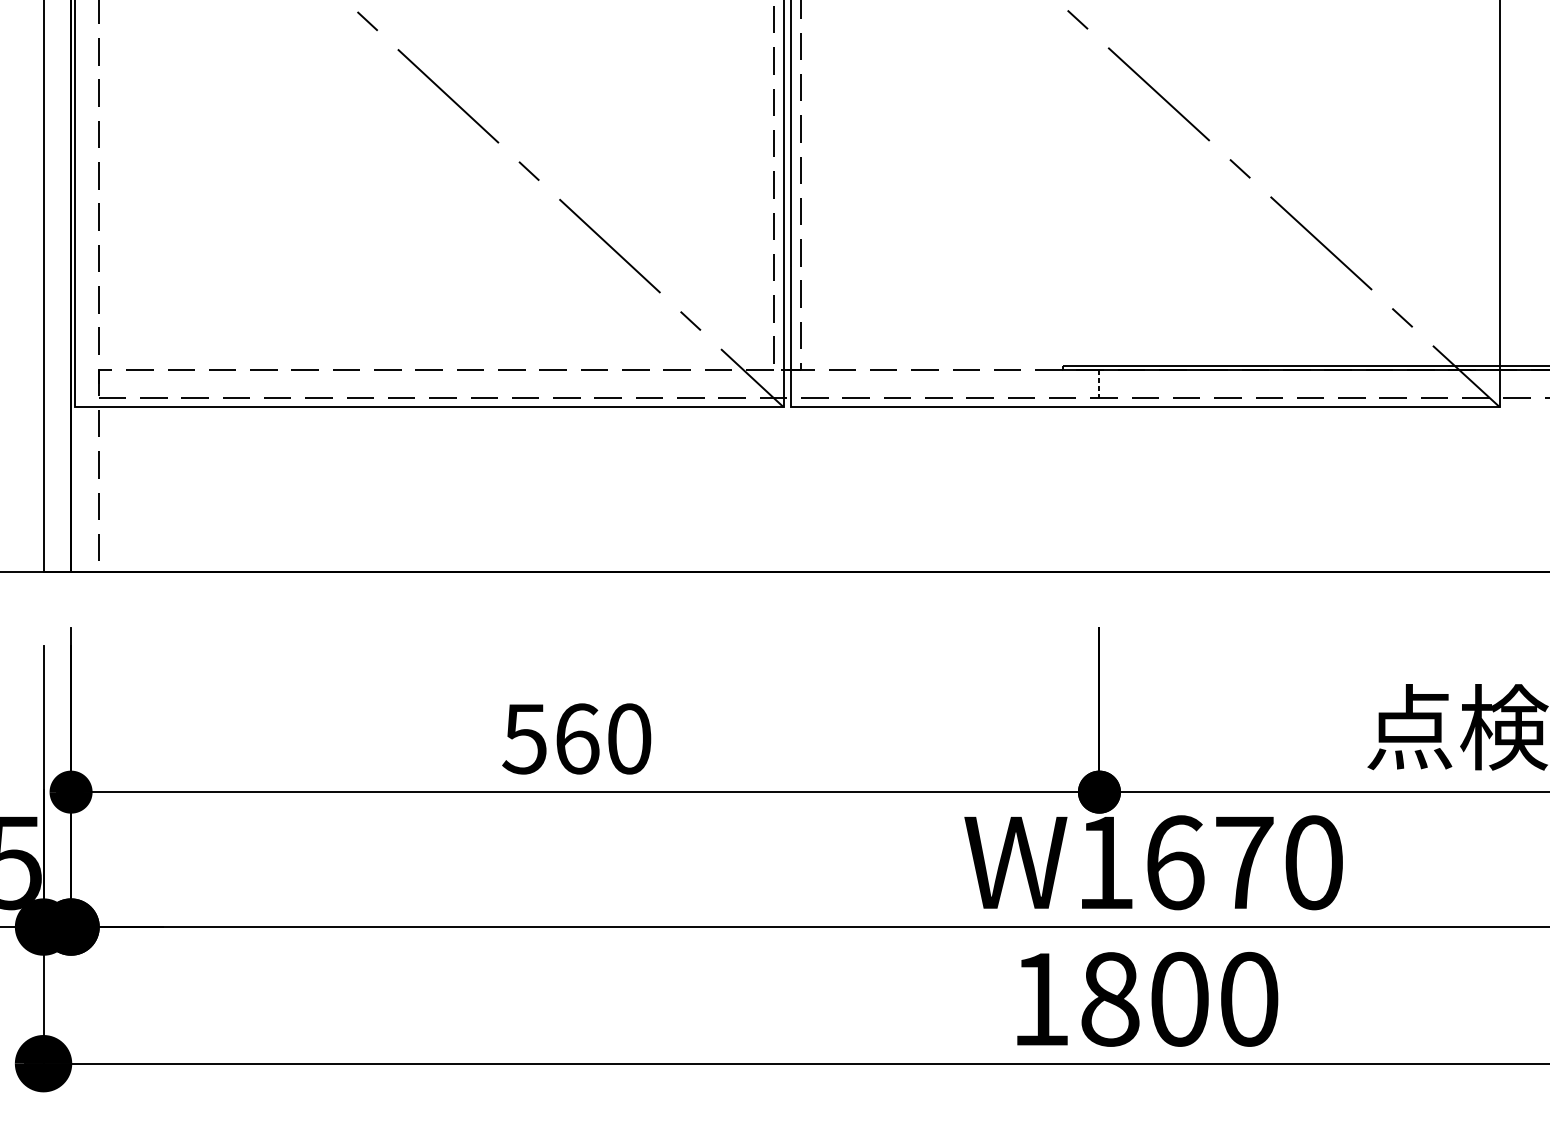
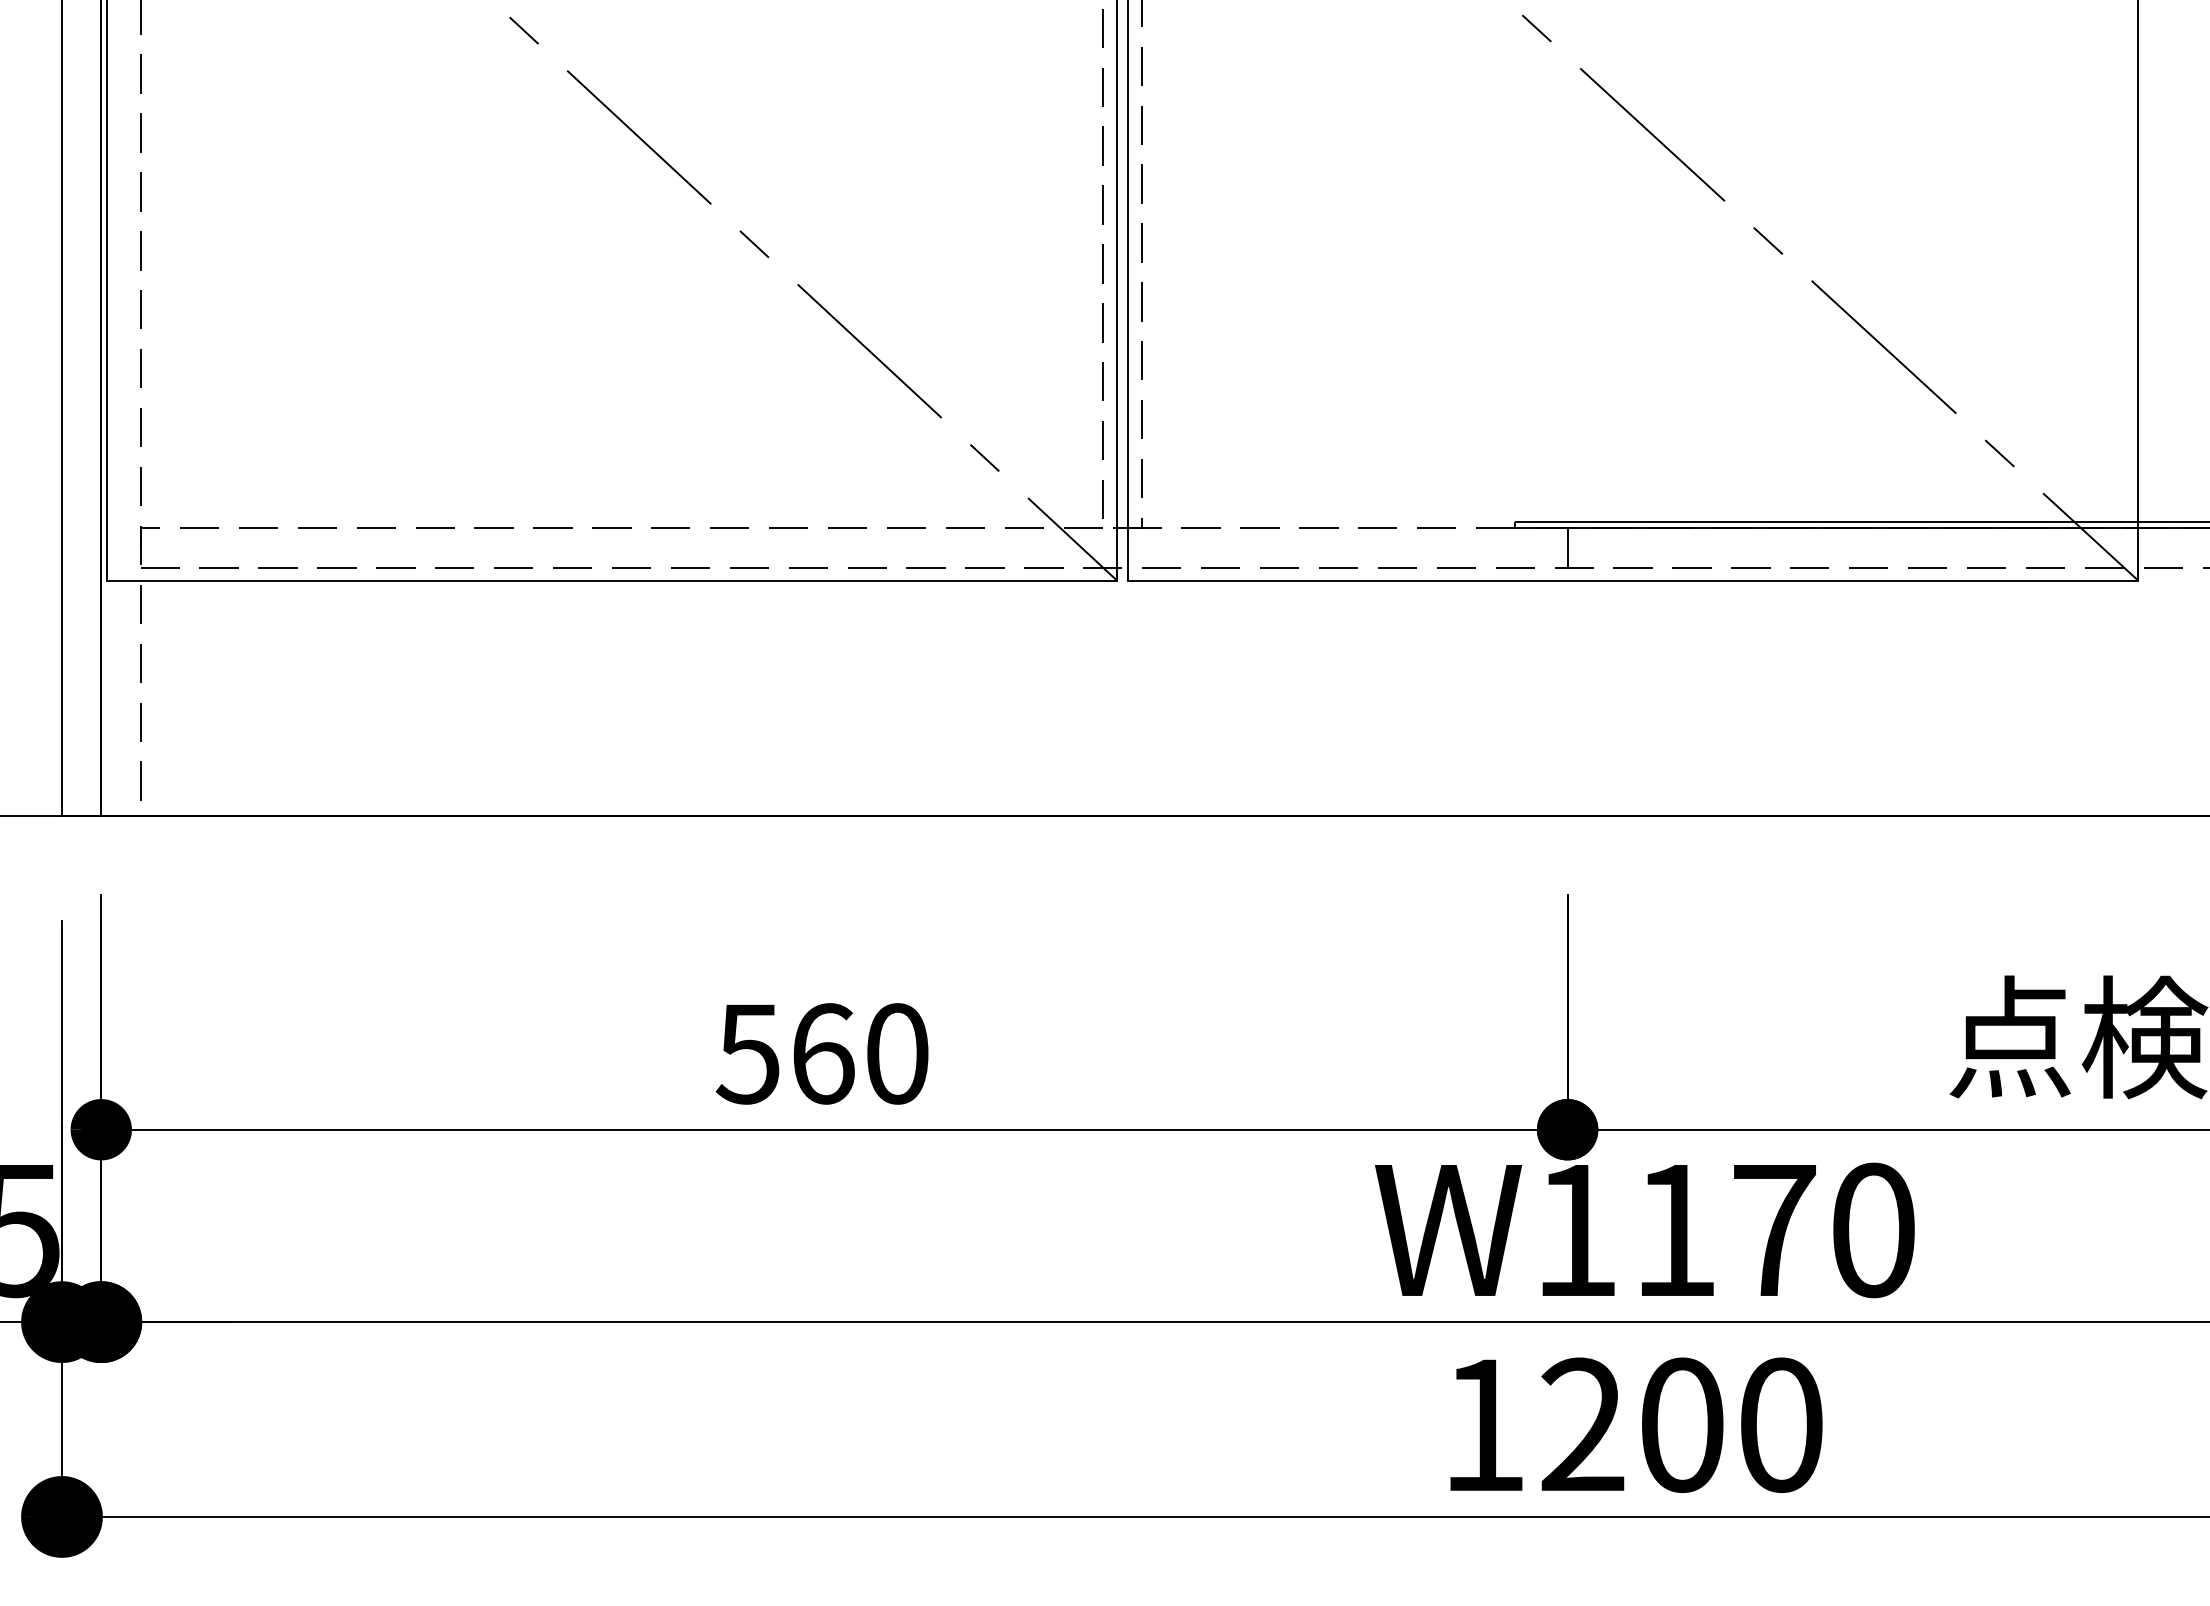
line: (1099, 384) -> (1567, 548), dashed -> solid
text: (1175, 862) -> (1676, 1230), W1670 -> W1170
text: (1109, 998) -> (1582, 1424), 1800 -> 1200

